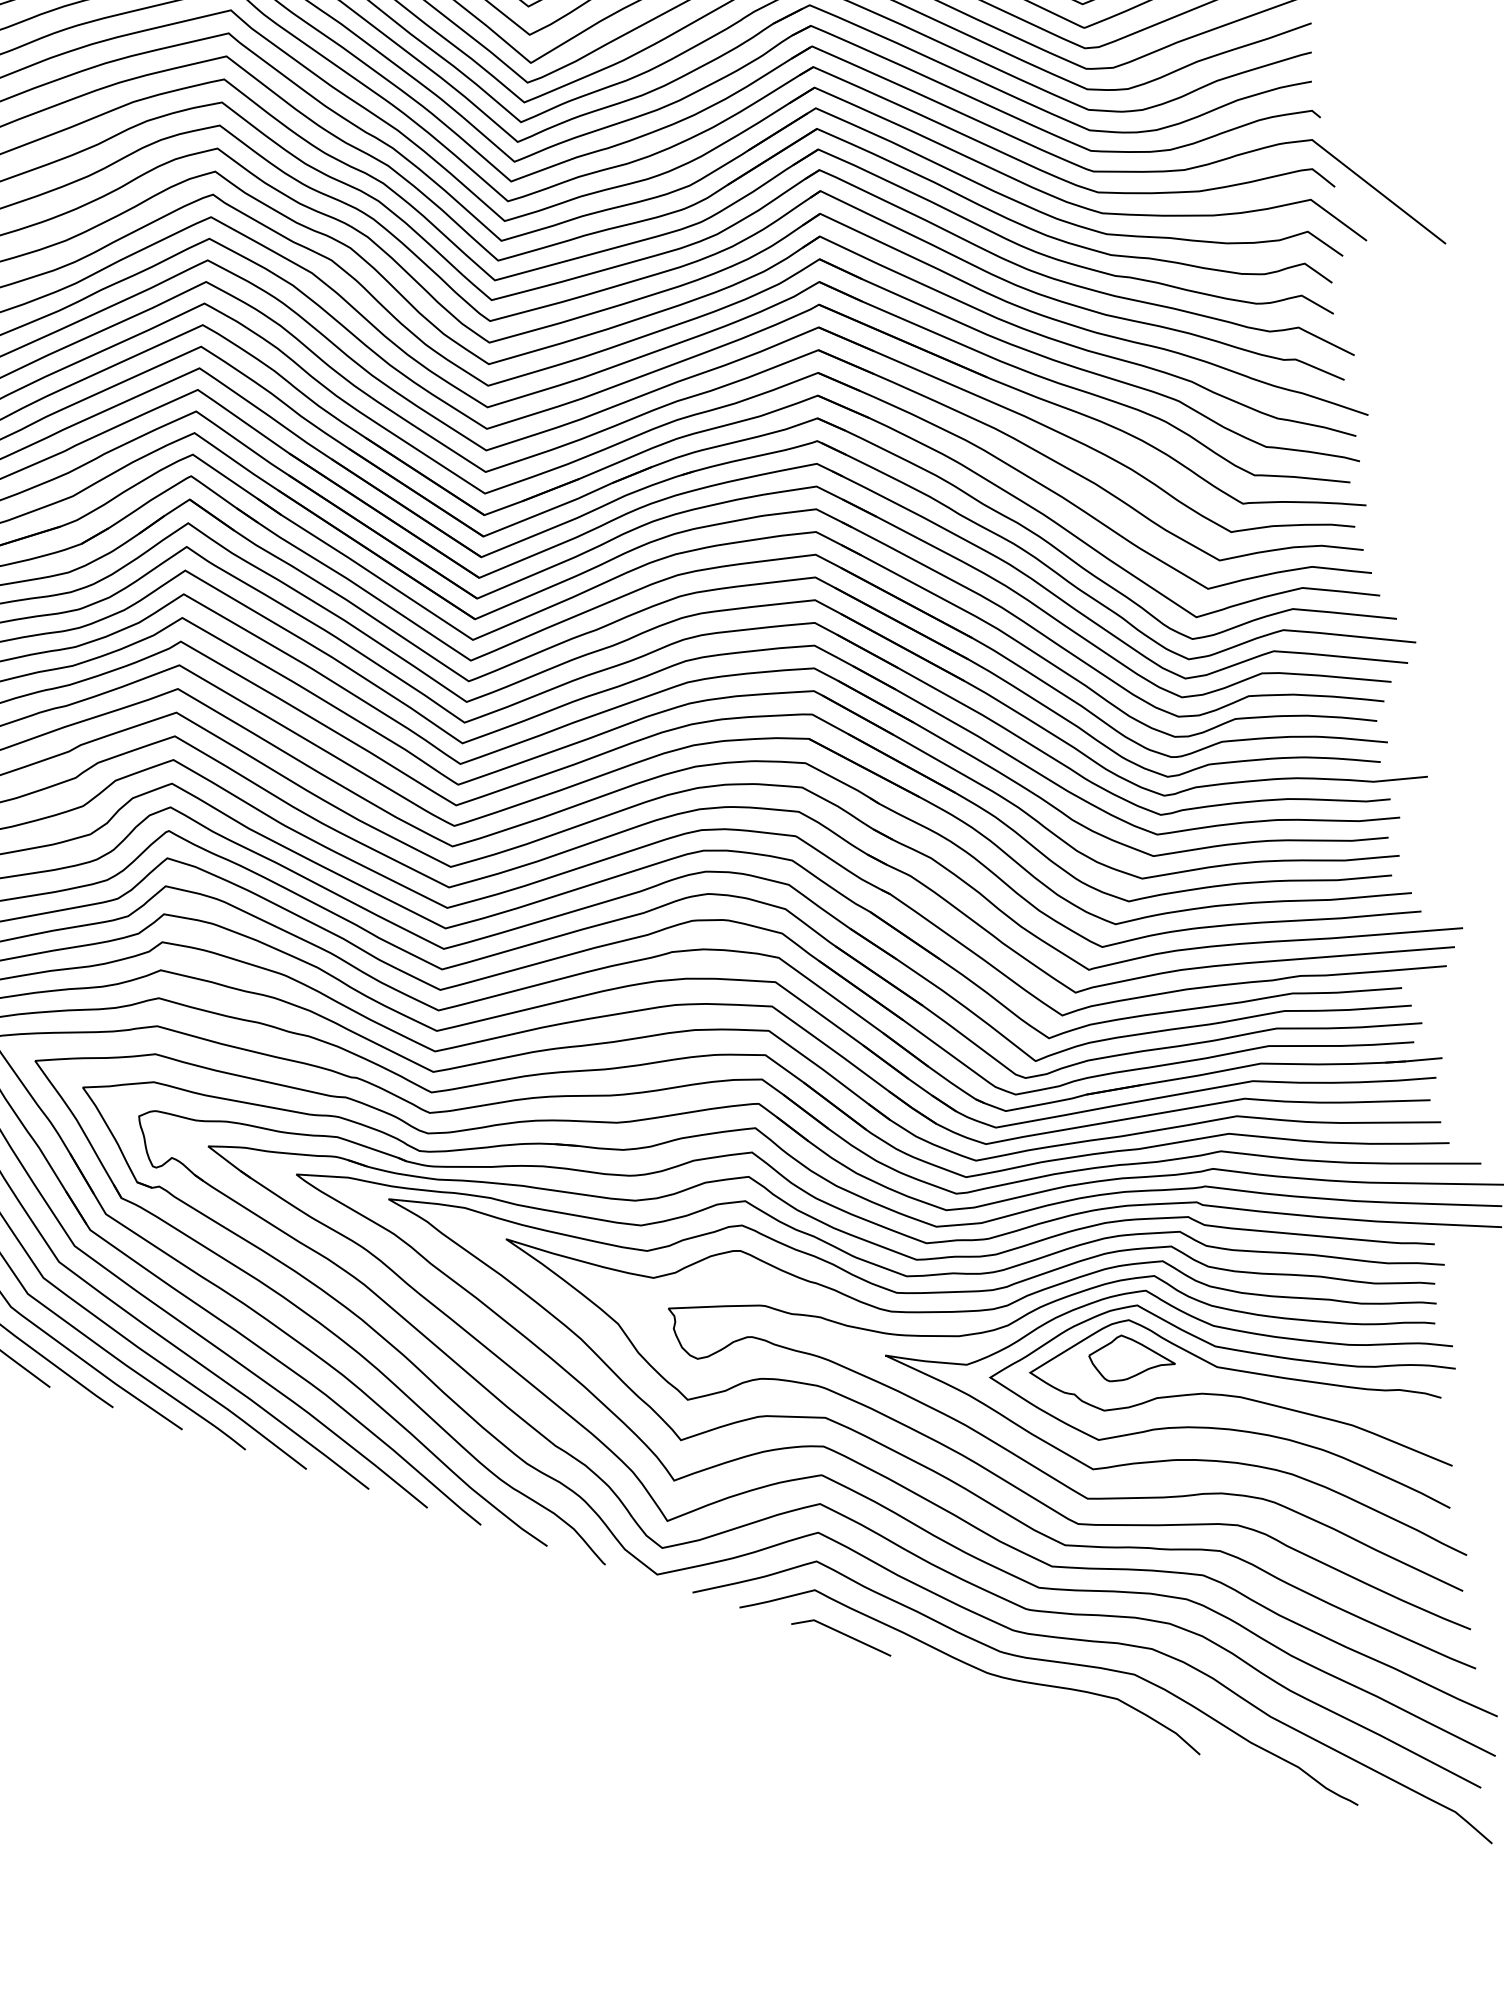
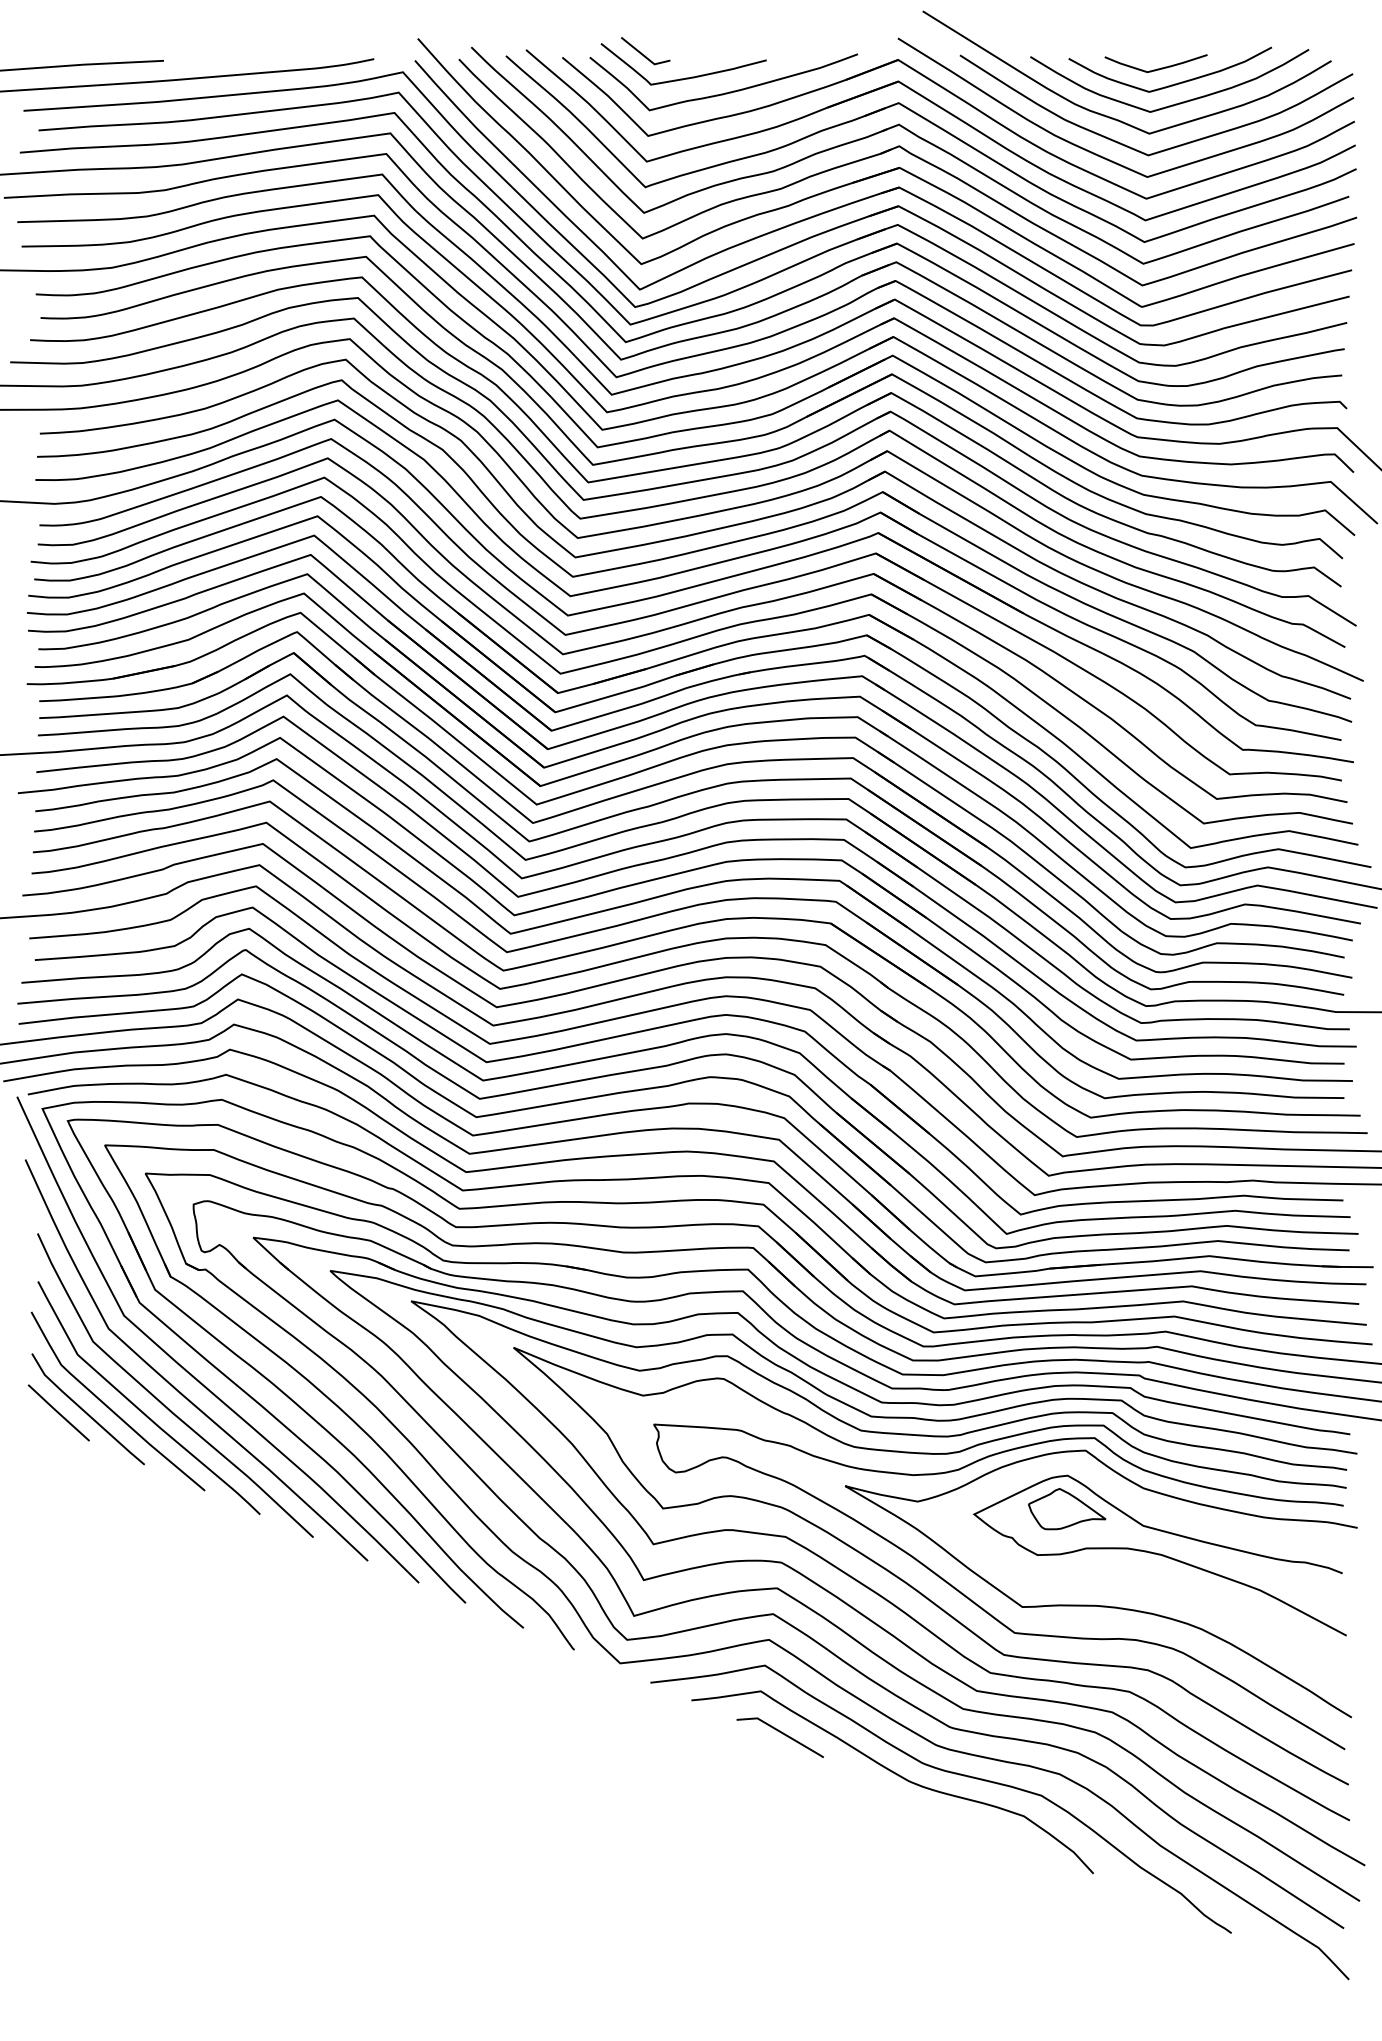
curve: (1227, 1427) -> (1147, 1581), removed

